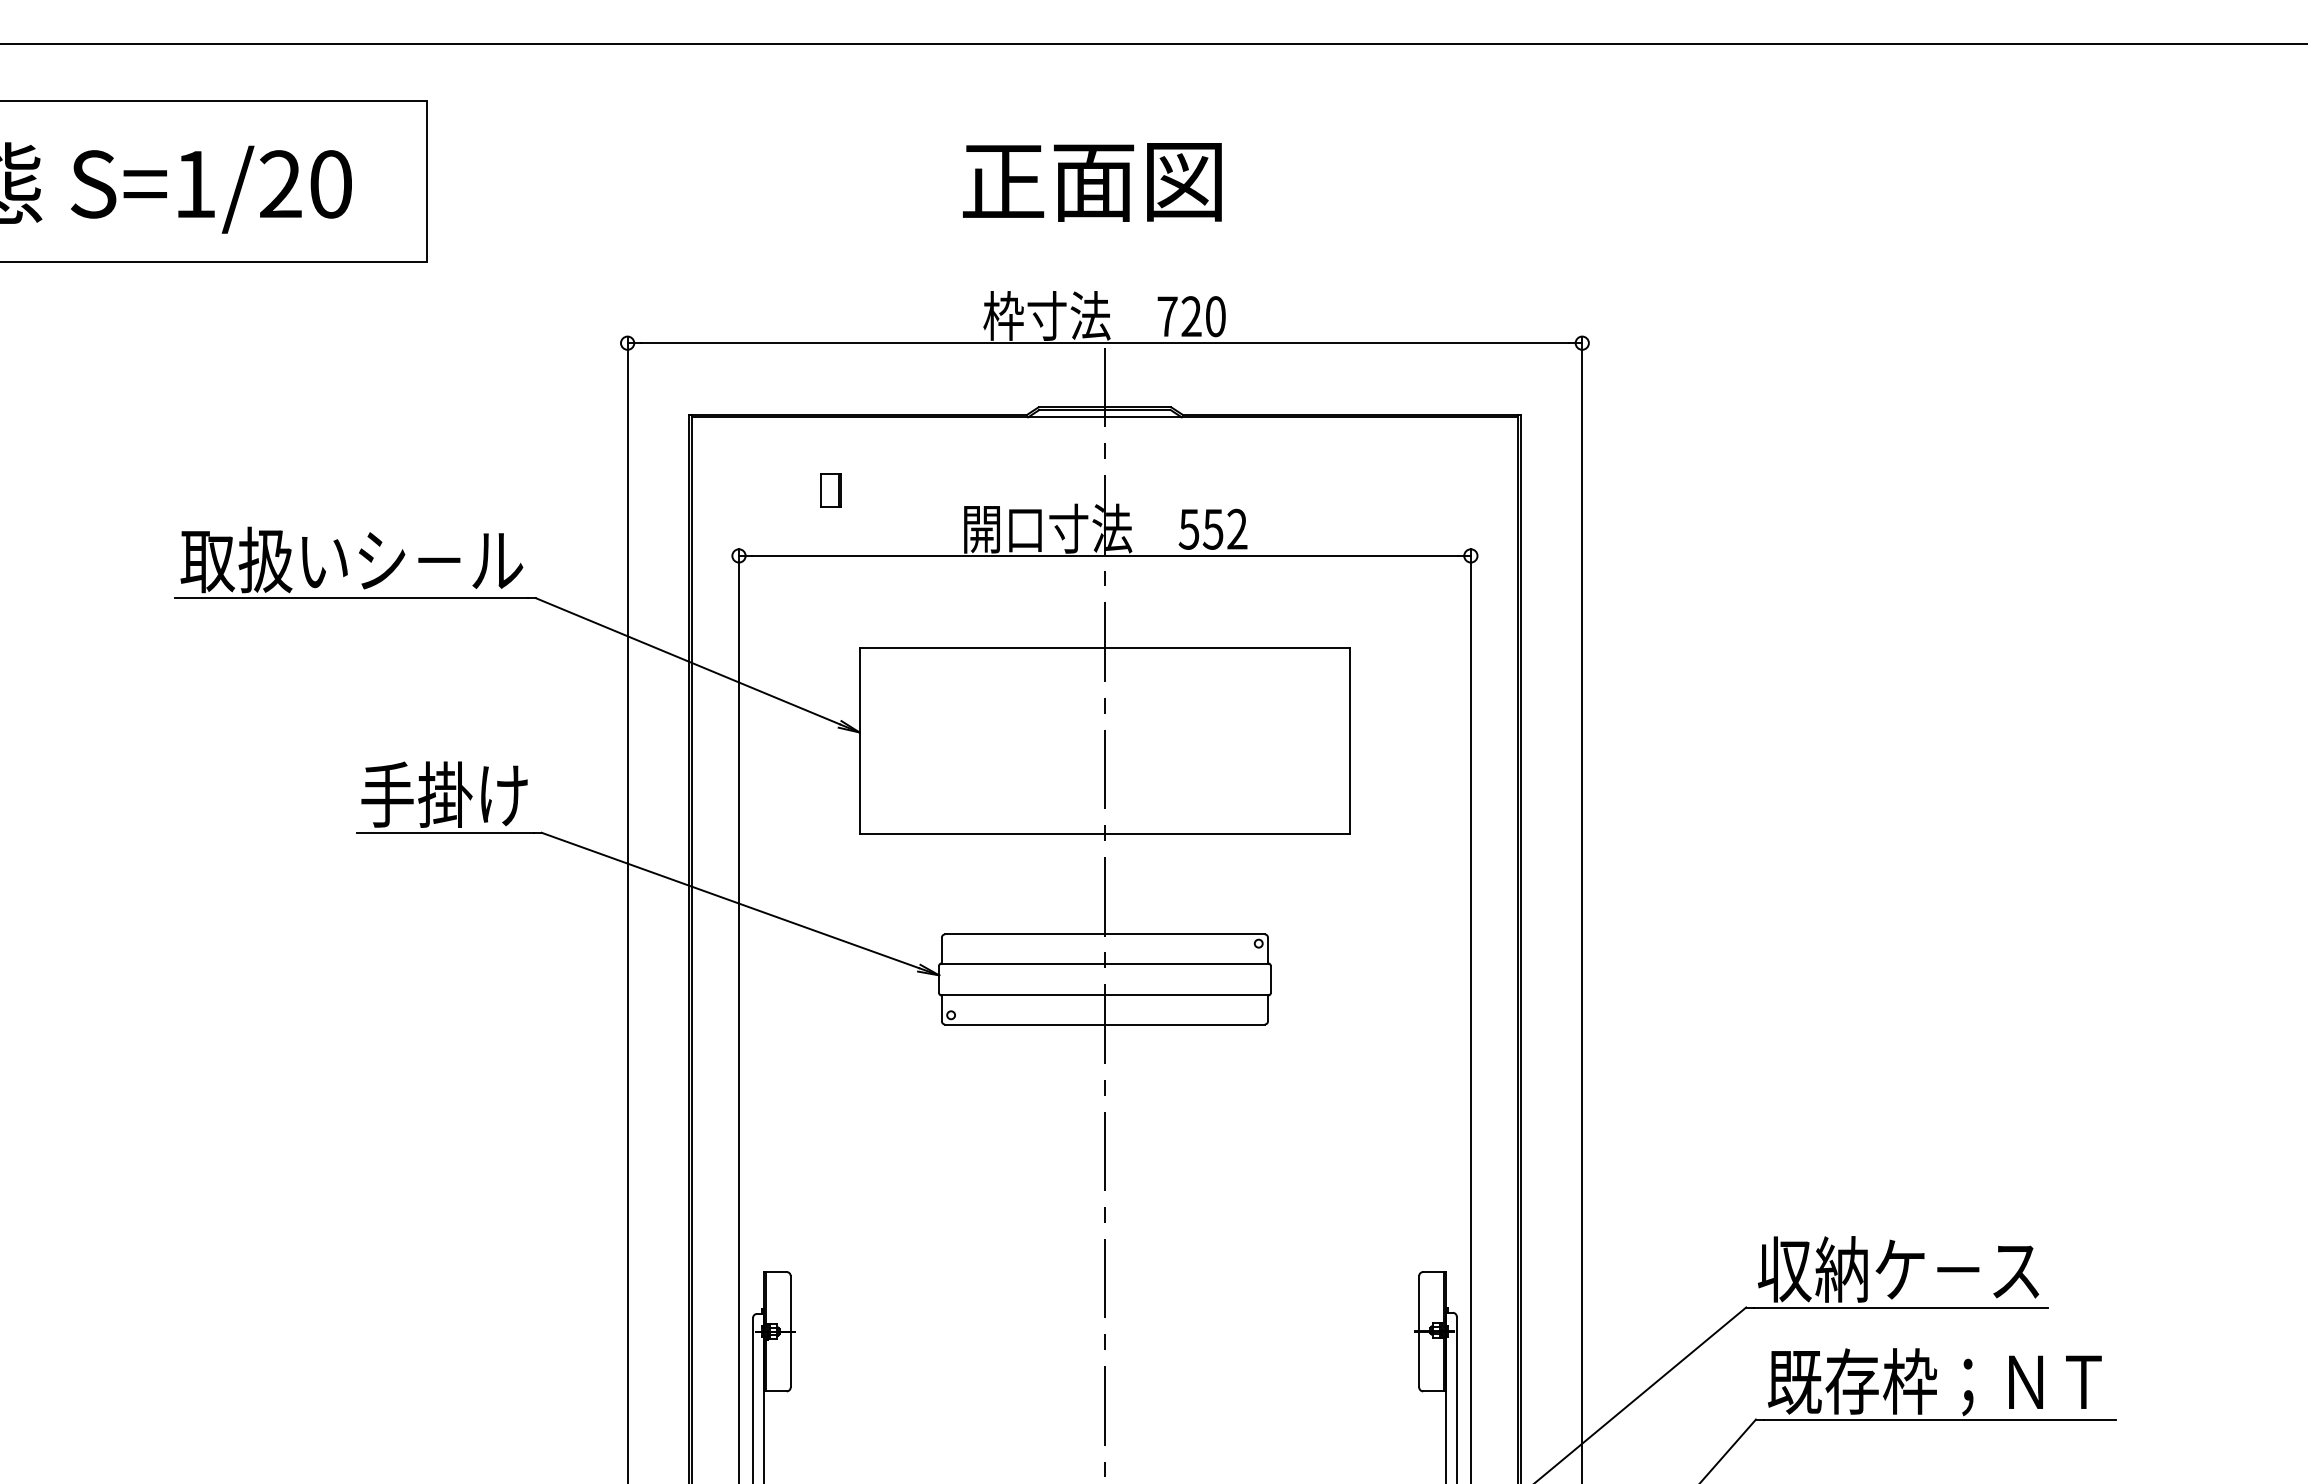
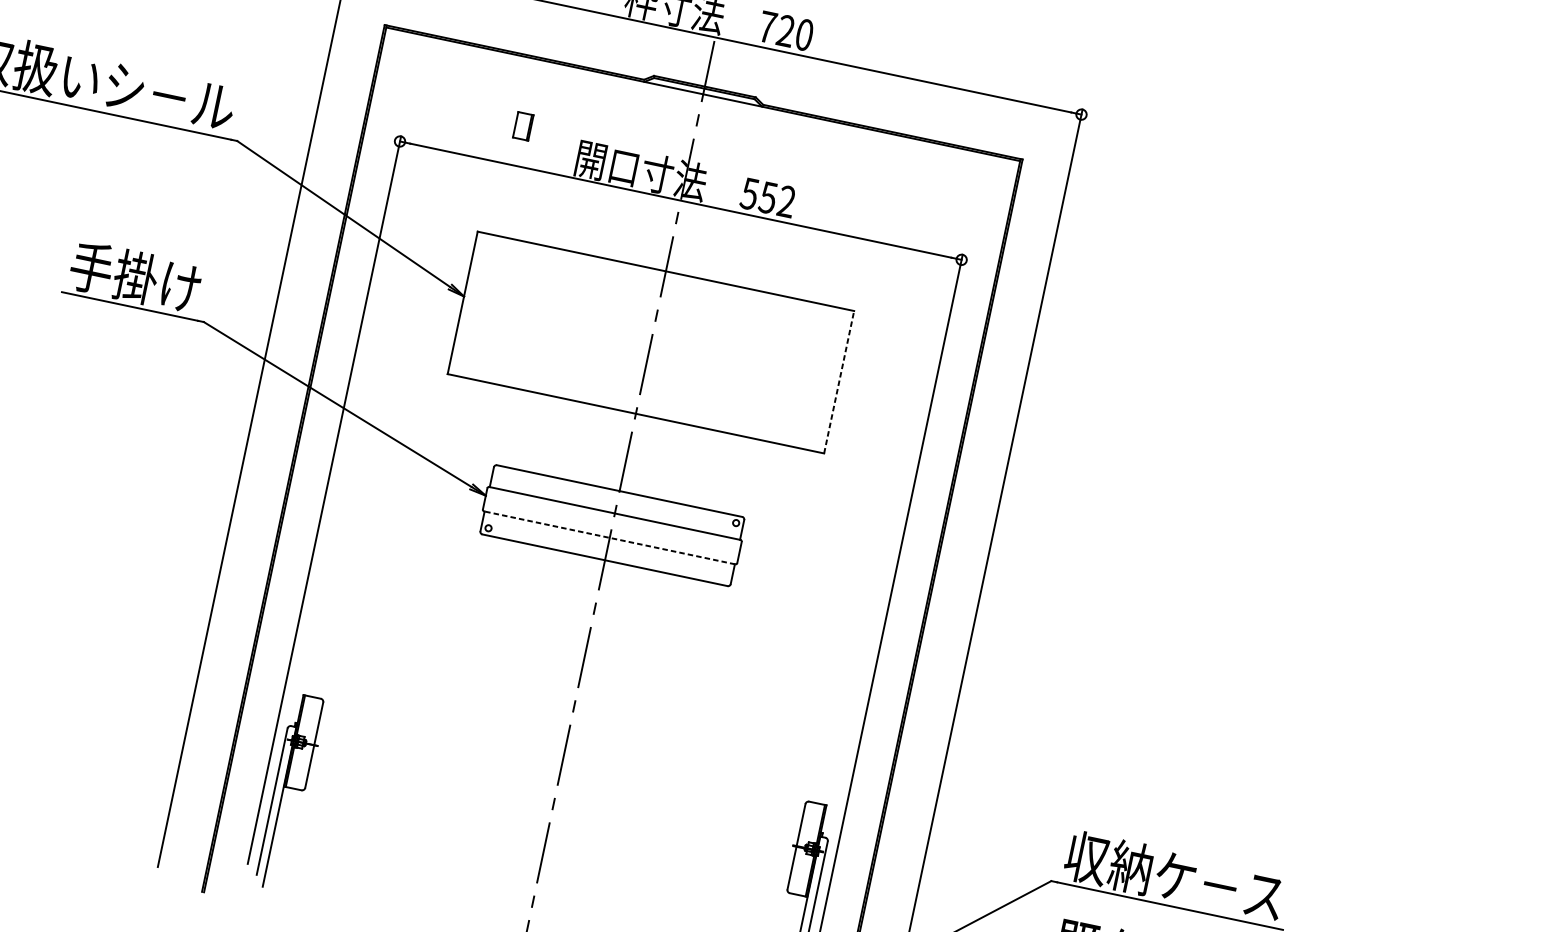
part: (830, 490) -> (523, 126), moved
line: (1350, 740) -> (839, 382), solid -> dashed
line: (1104, 995) -> (609, 537), solid -> dashed

